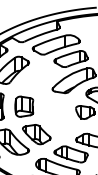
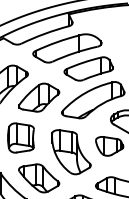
part: (36, 78) -> (38, 97), added
part: (58, 116) -> (70, 152), added

